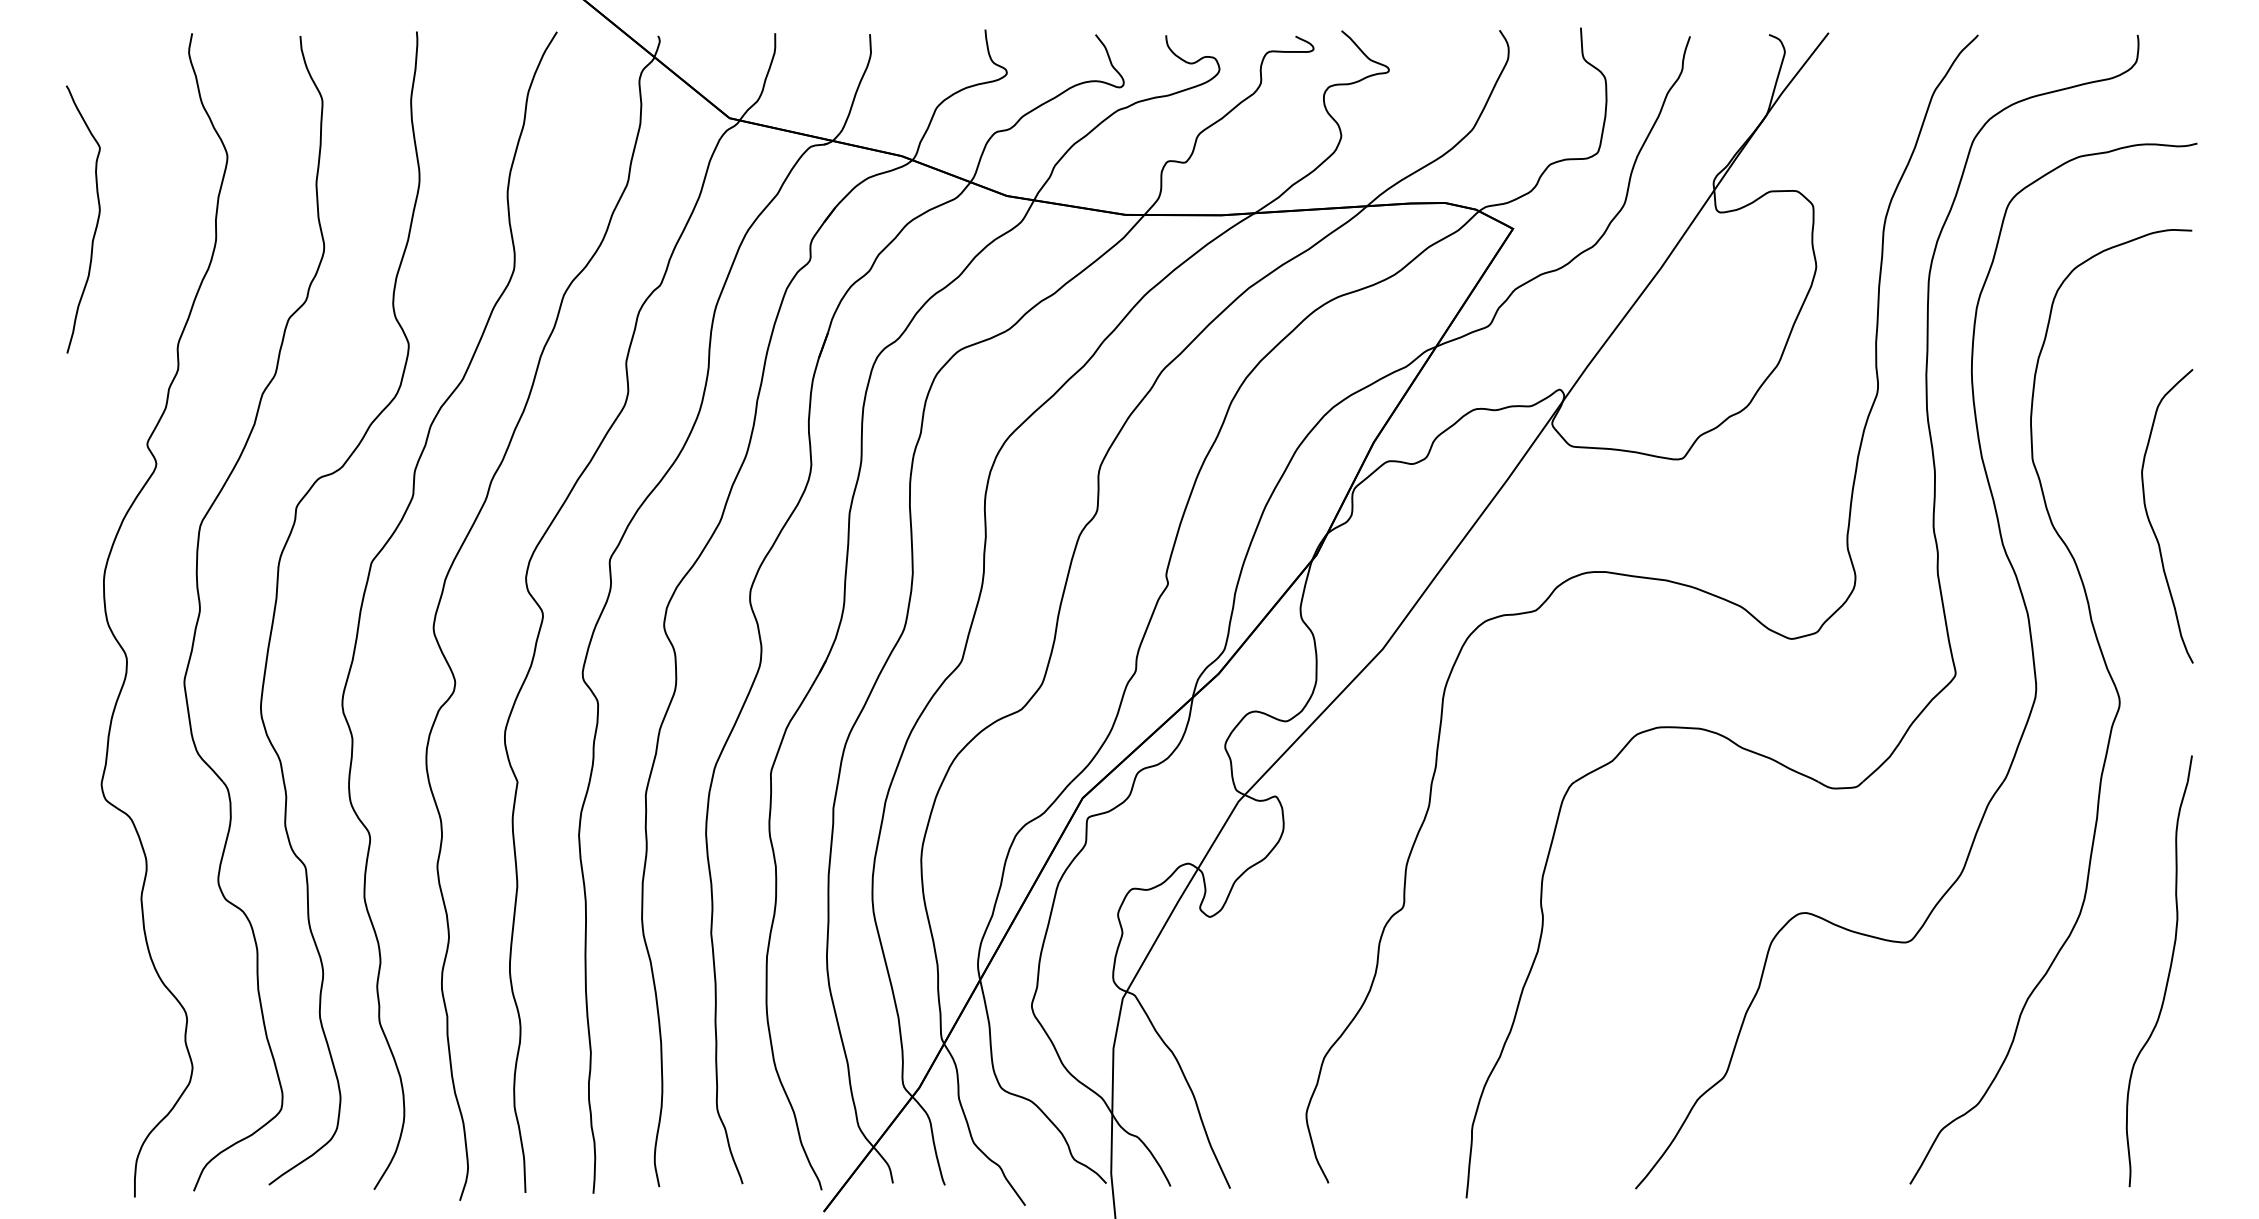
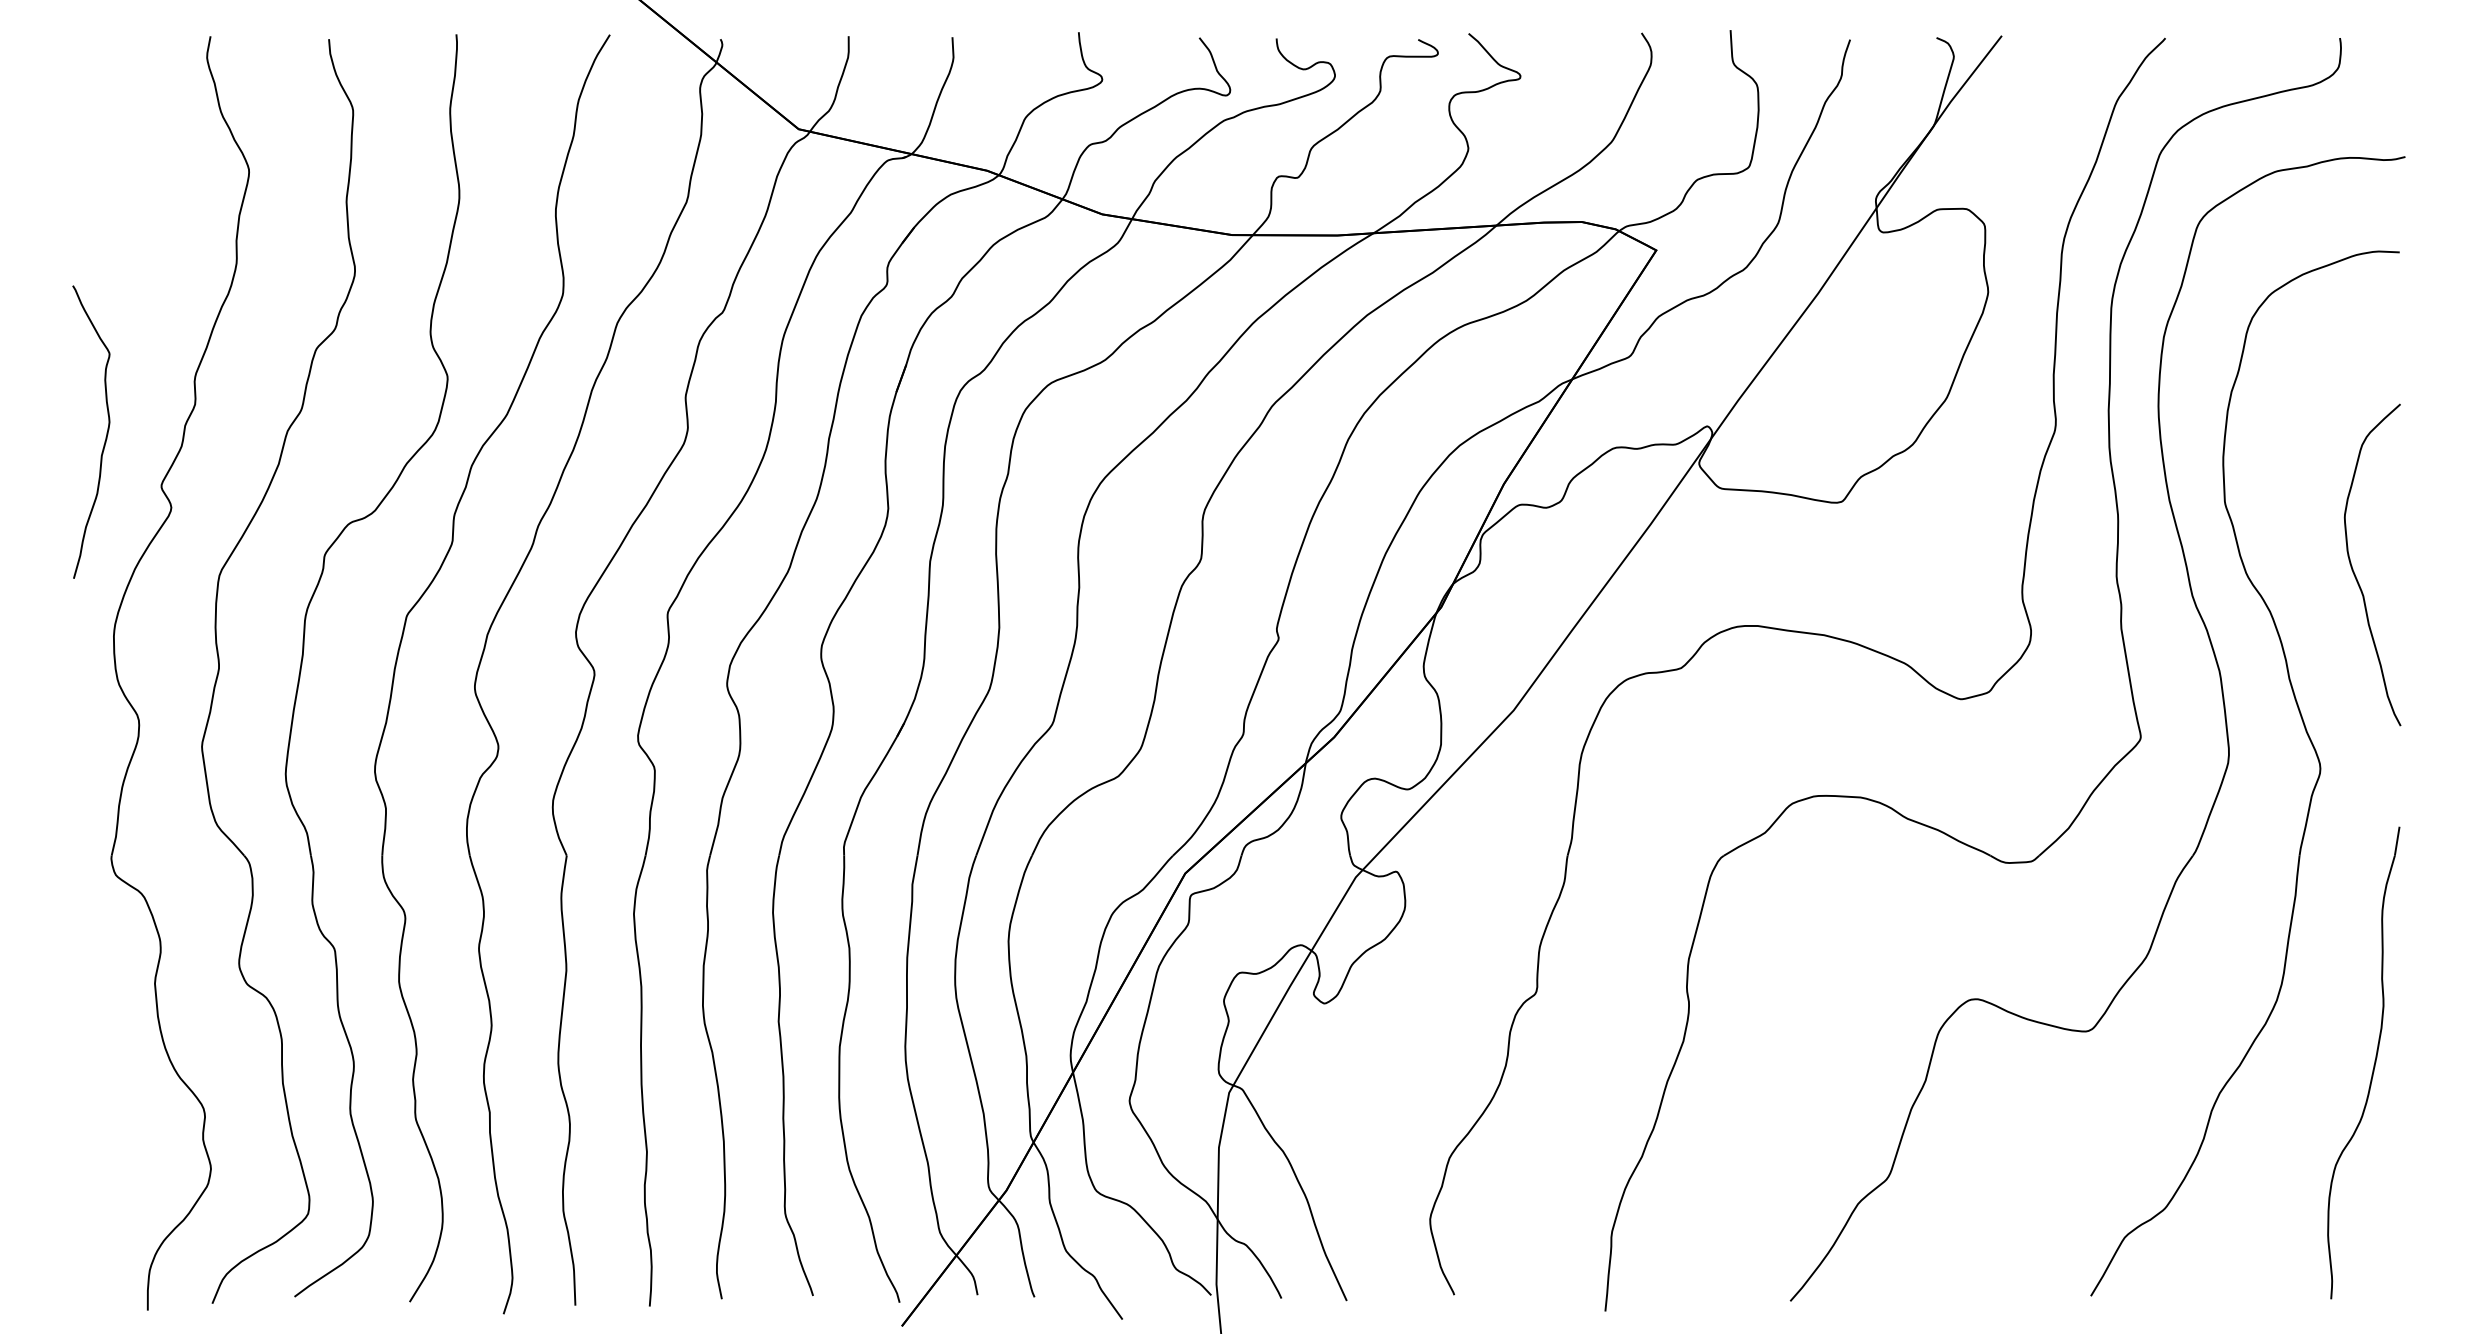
curve: (97, 219) -> (106, 432), moved

